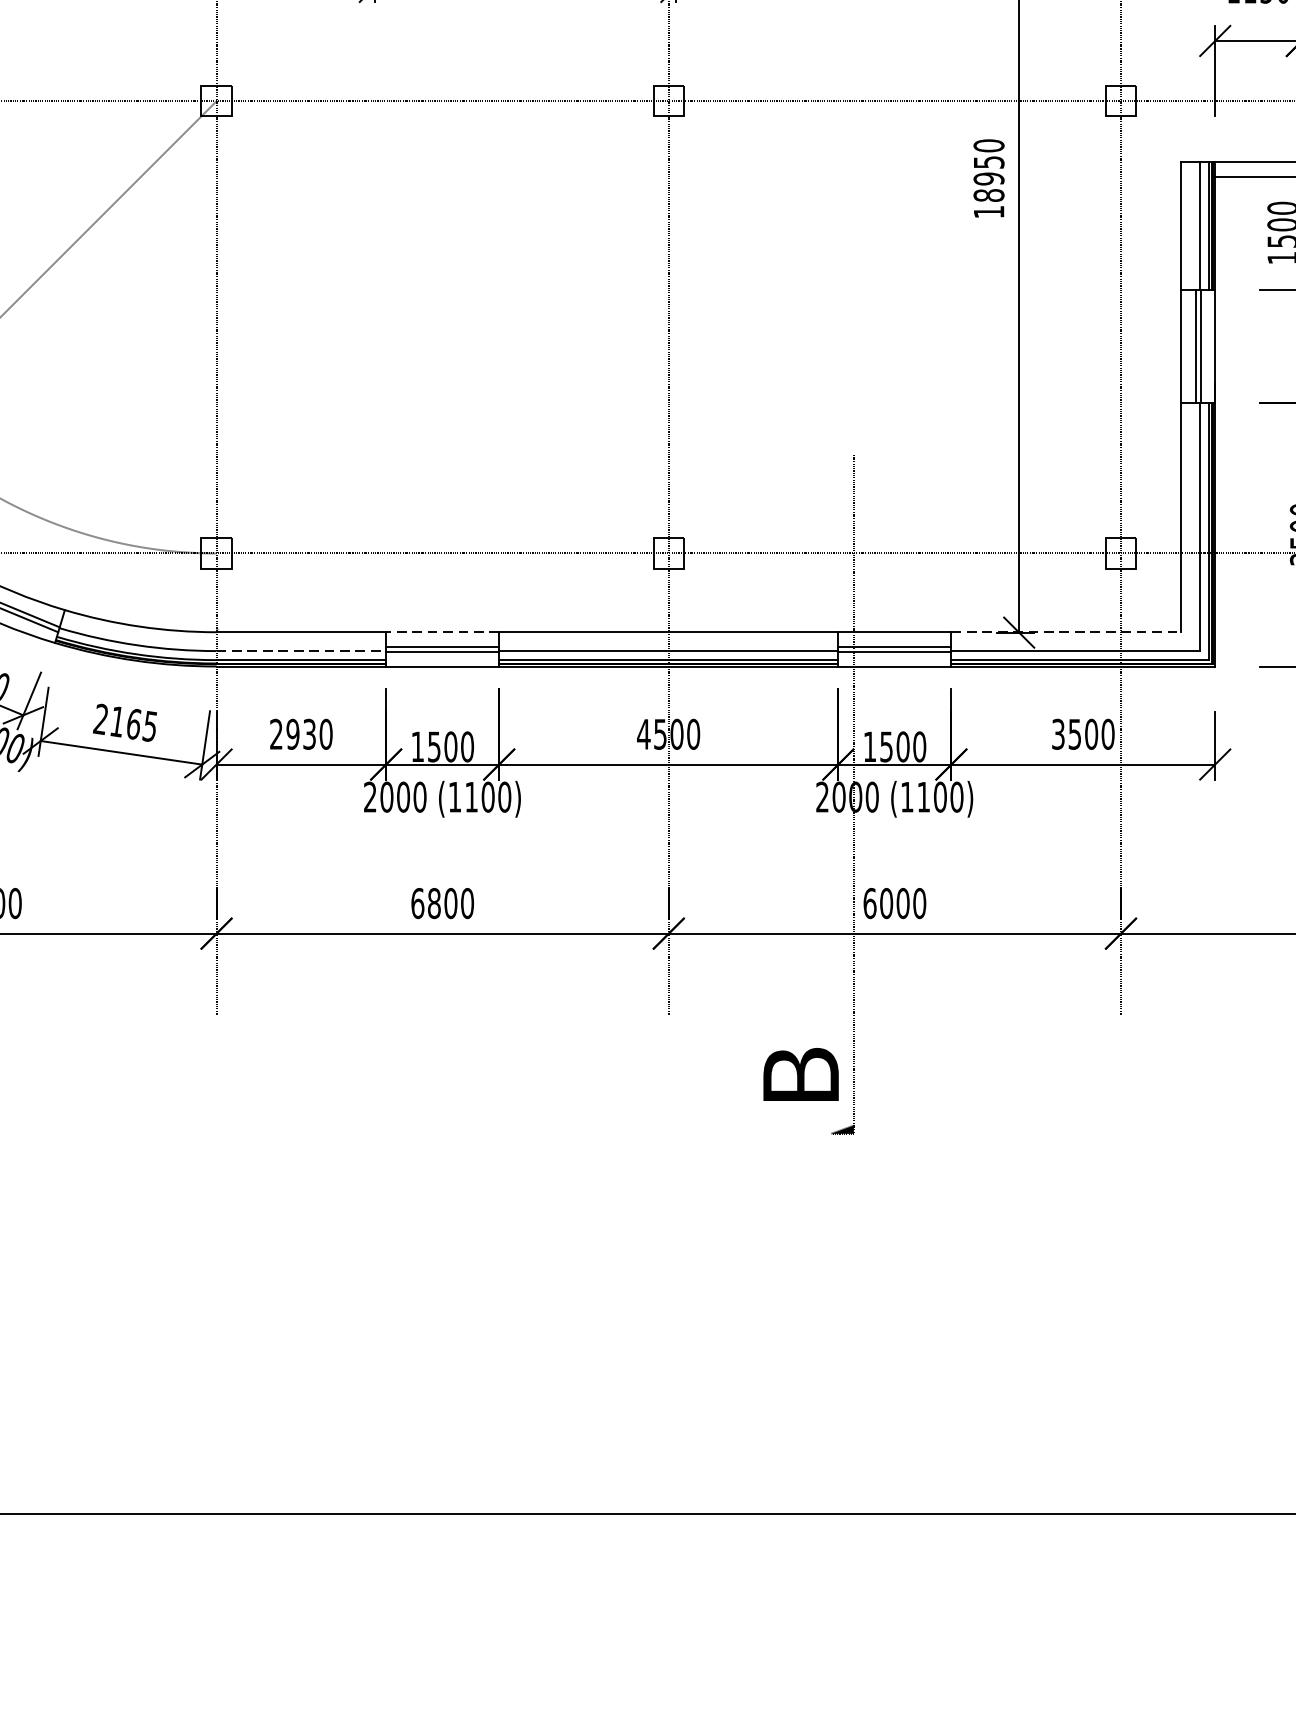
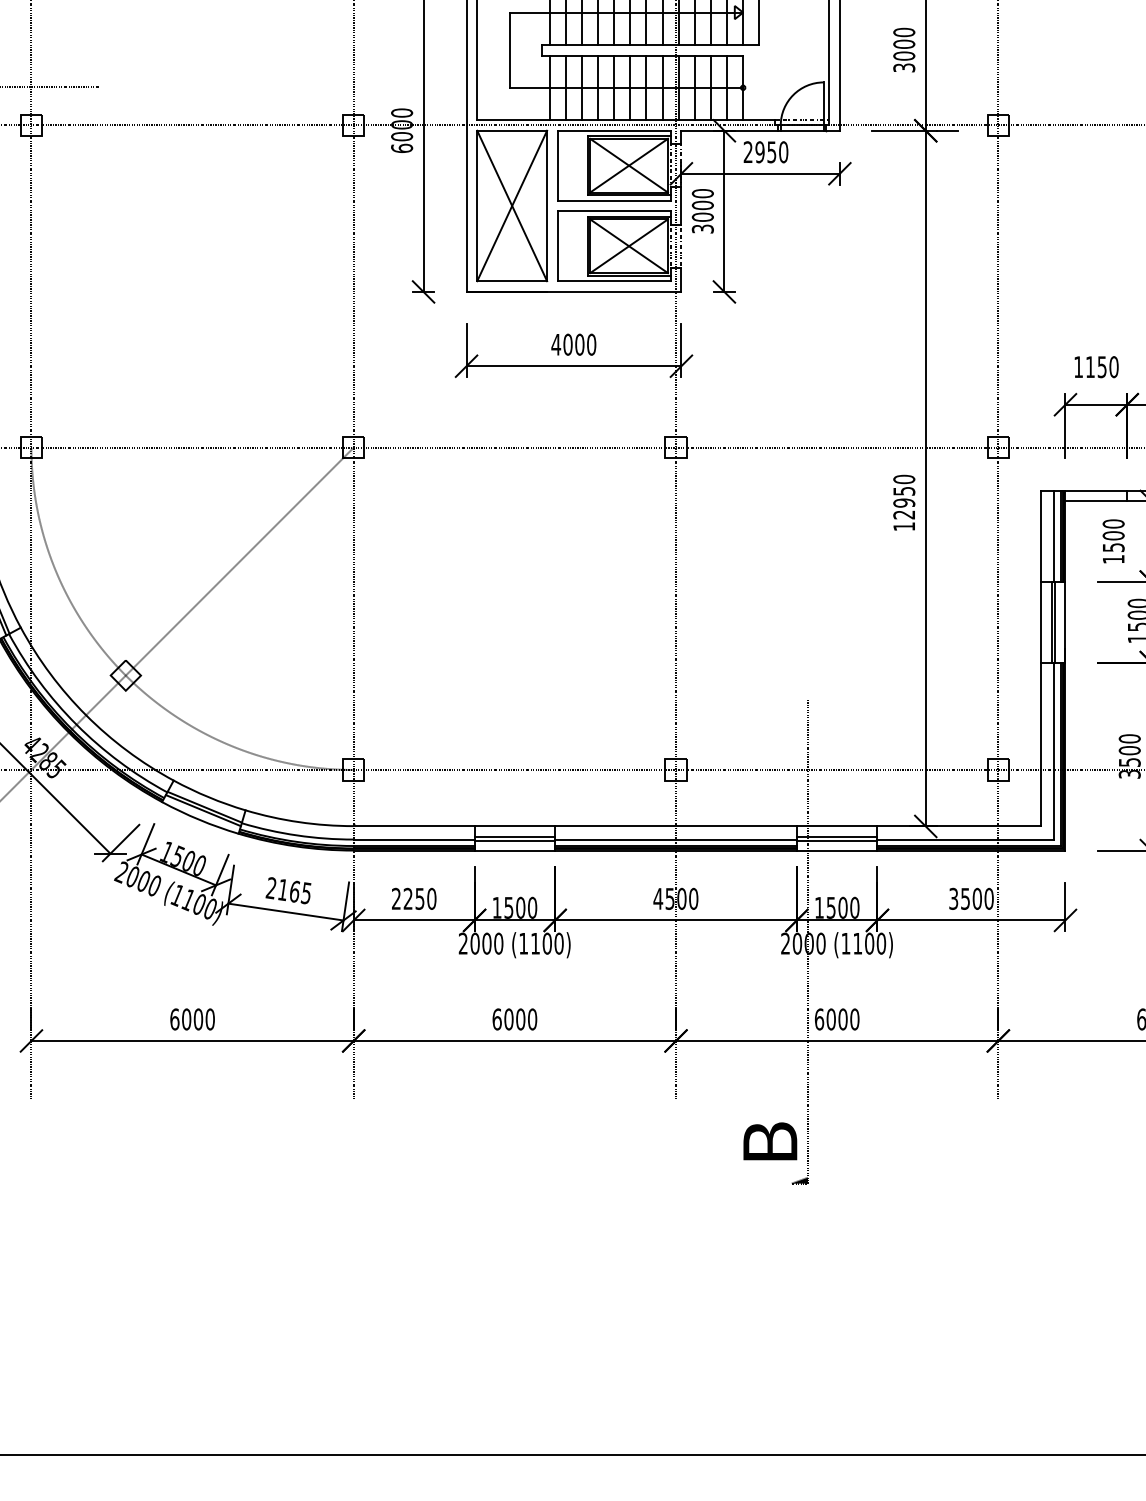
text: (989, 194) -> (904, 514), 18950 -> 12950
line: (442, 632) -> (514, 826), dashed -> solid
line: (1066, 632) -> (959, 826), dashed -> solid
line: (301, 650) -> (414, 839), dashed -> solid
text: (300, 733) -> (413, 898), 2930 -> 2250
text: (433, 903) -> (508, 1019), 6800 -> 6000

